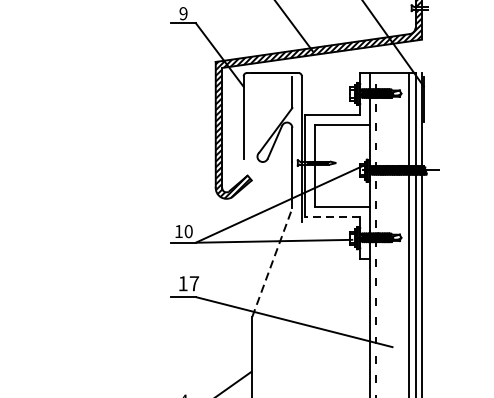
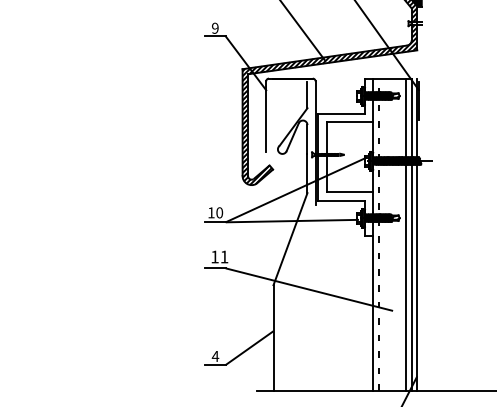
line: (332, 216) -> (341, 200), dashed -> solid
line: (272, 261) -> (290, 238), dashed -> solid
text: (194, 283) -> (224, 256), 17 -> 11

